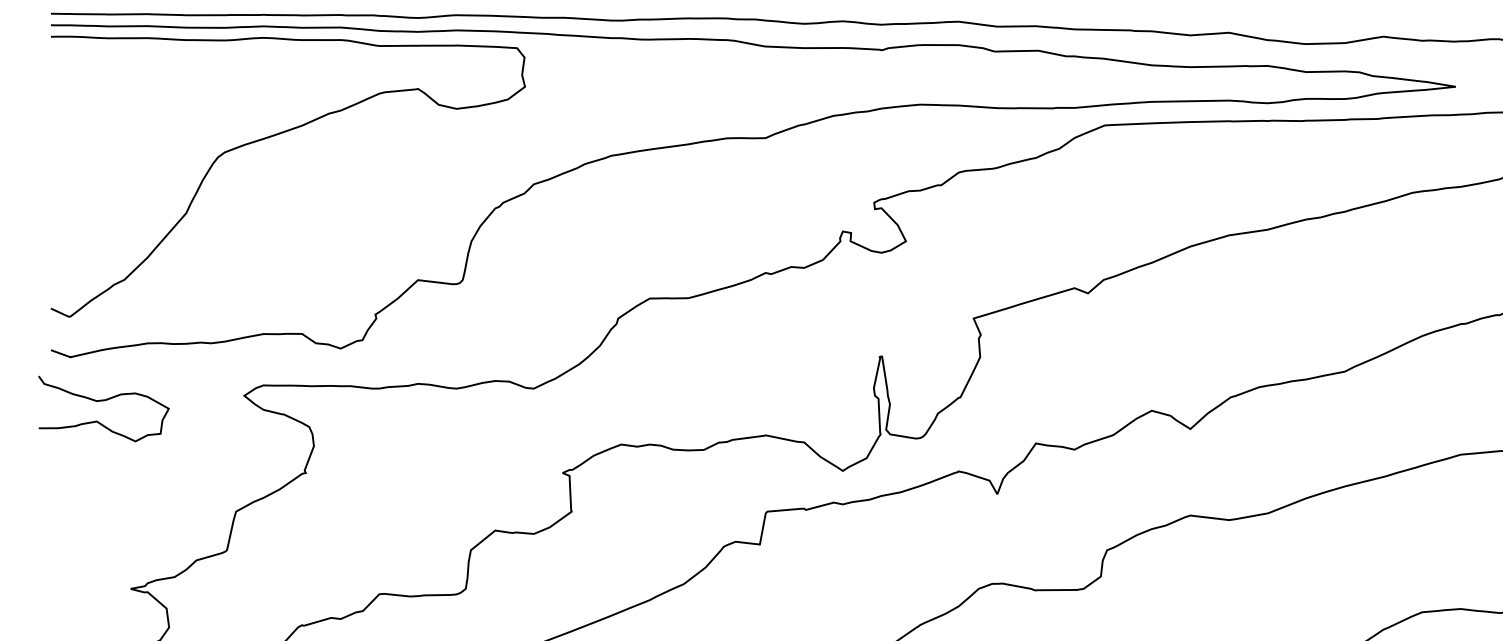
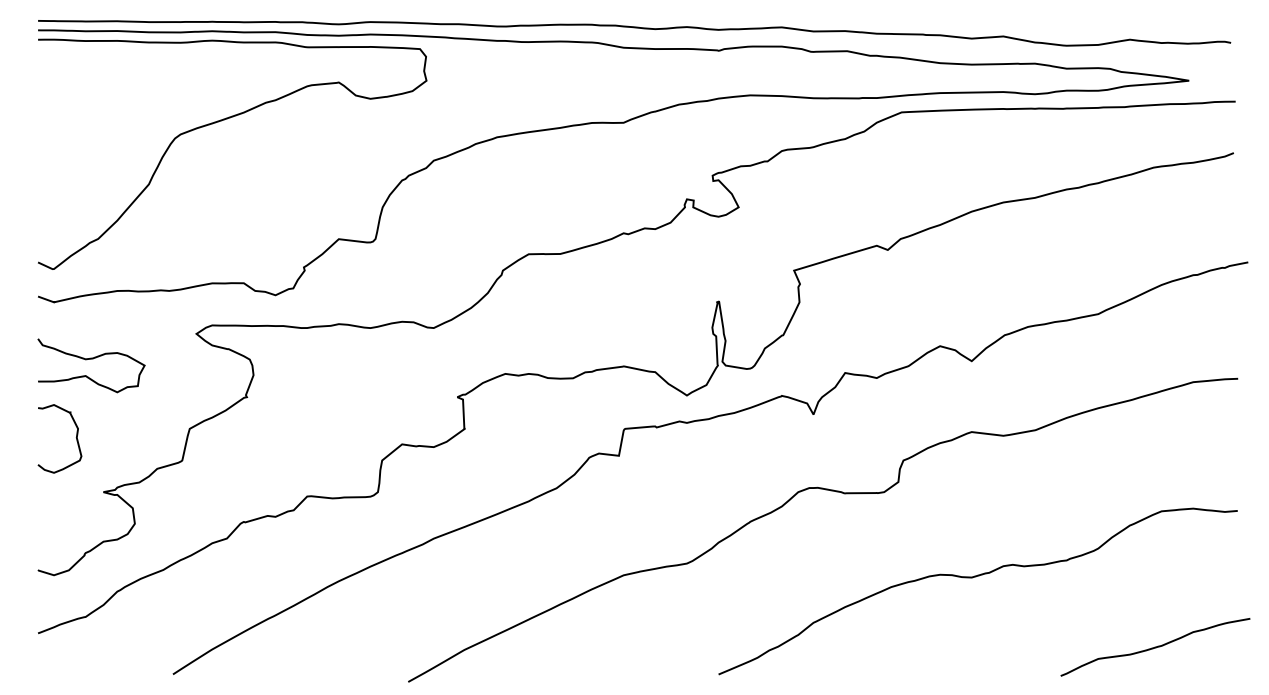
curve: (103, 401) -> (91, 359), moved
curve: (96, 522) -> (75, 437), added

